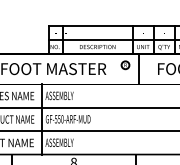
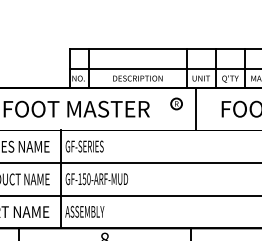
text: (59, 95) -> (84, 146), ASSEMBLY -> GF-SERIES
text: (55, 119) -> (79, 179), GF-550-ARF-MUD -> GF-150-ARF-MUD

